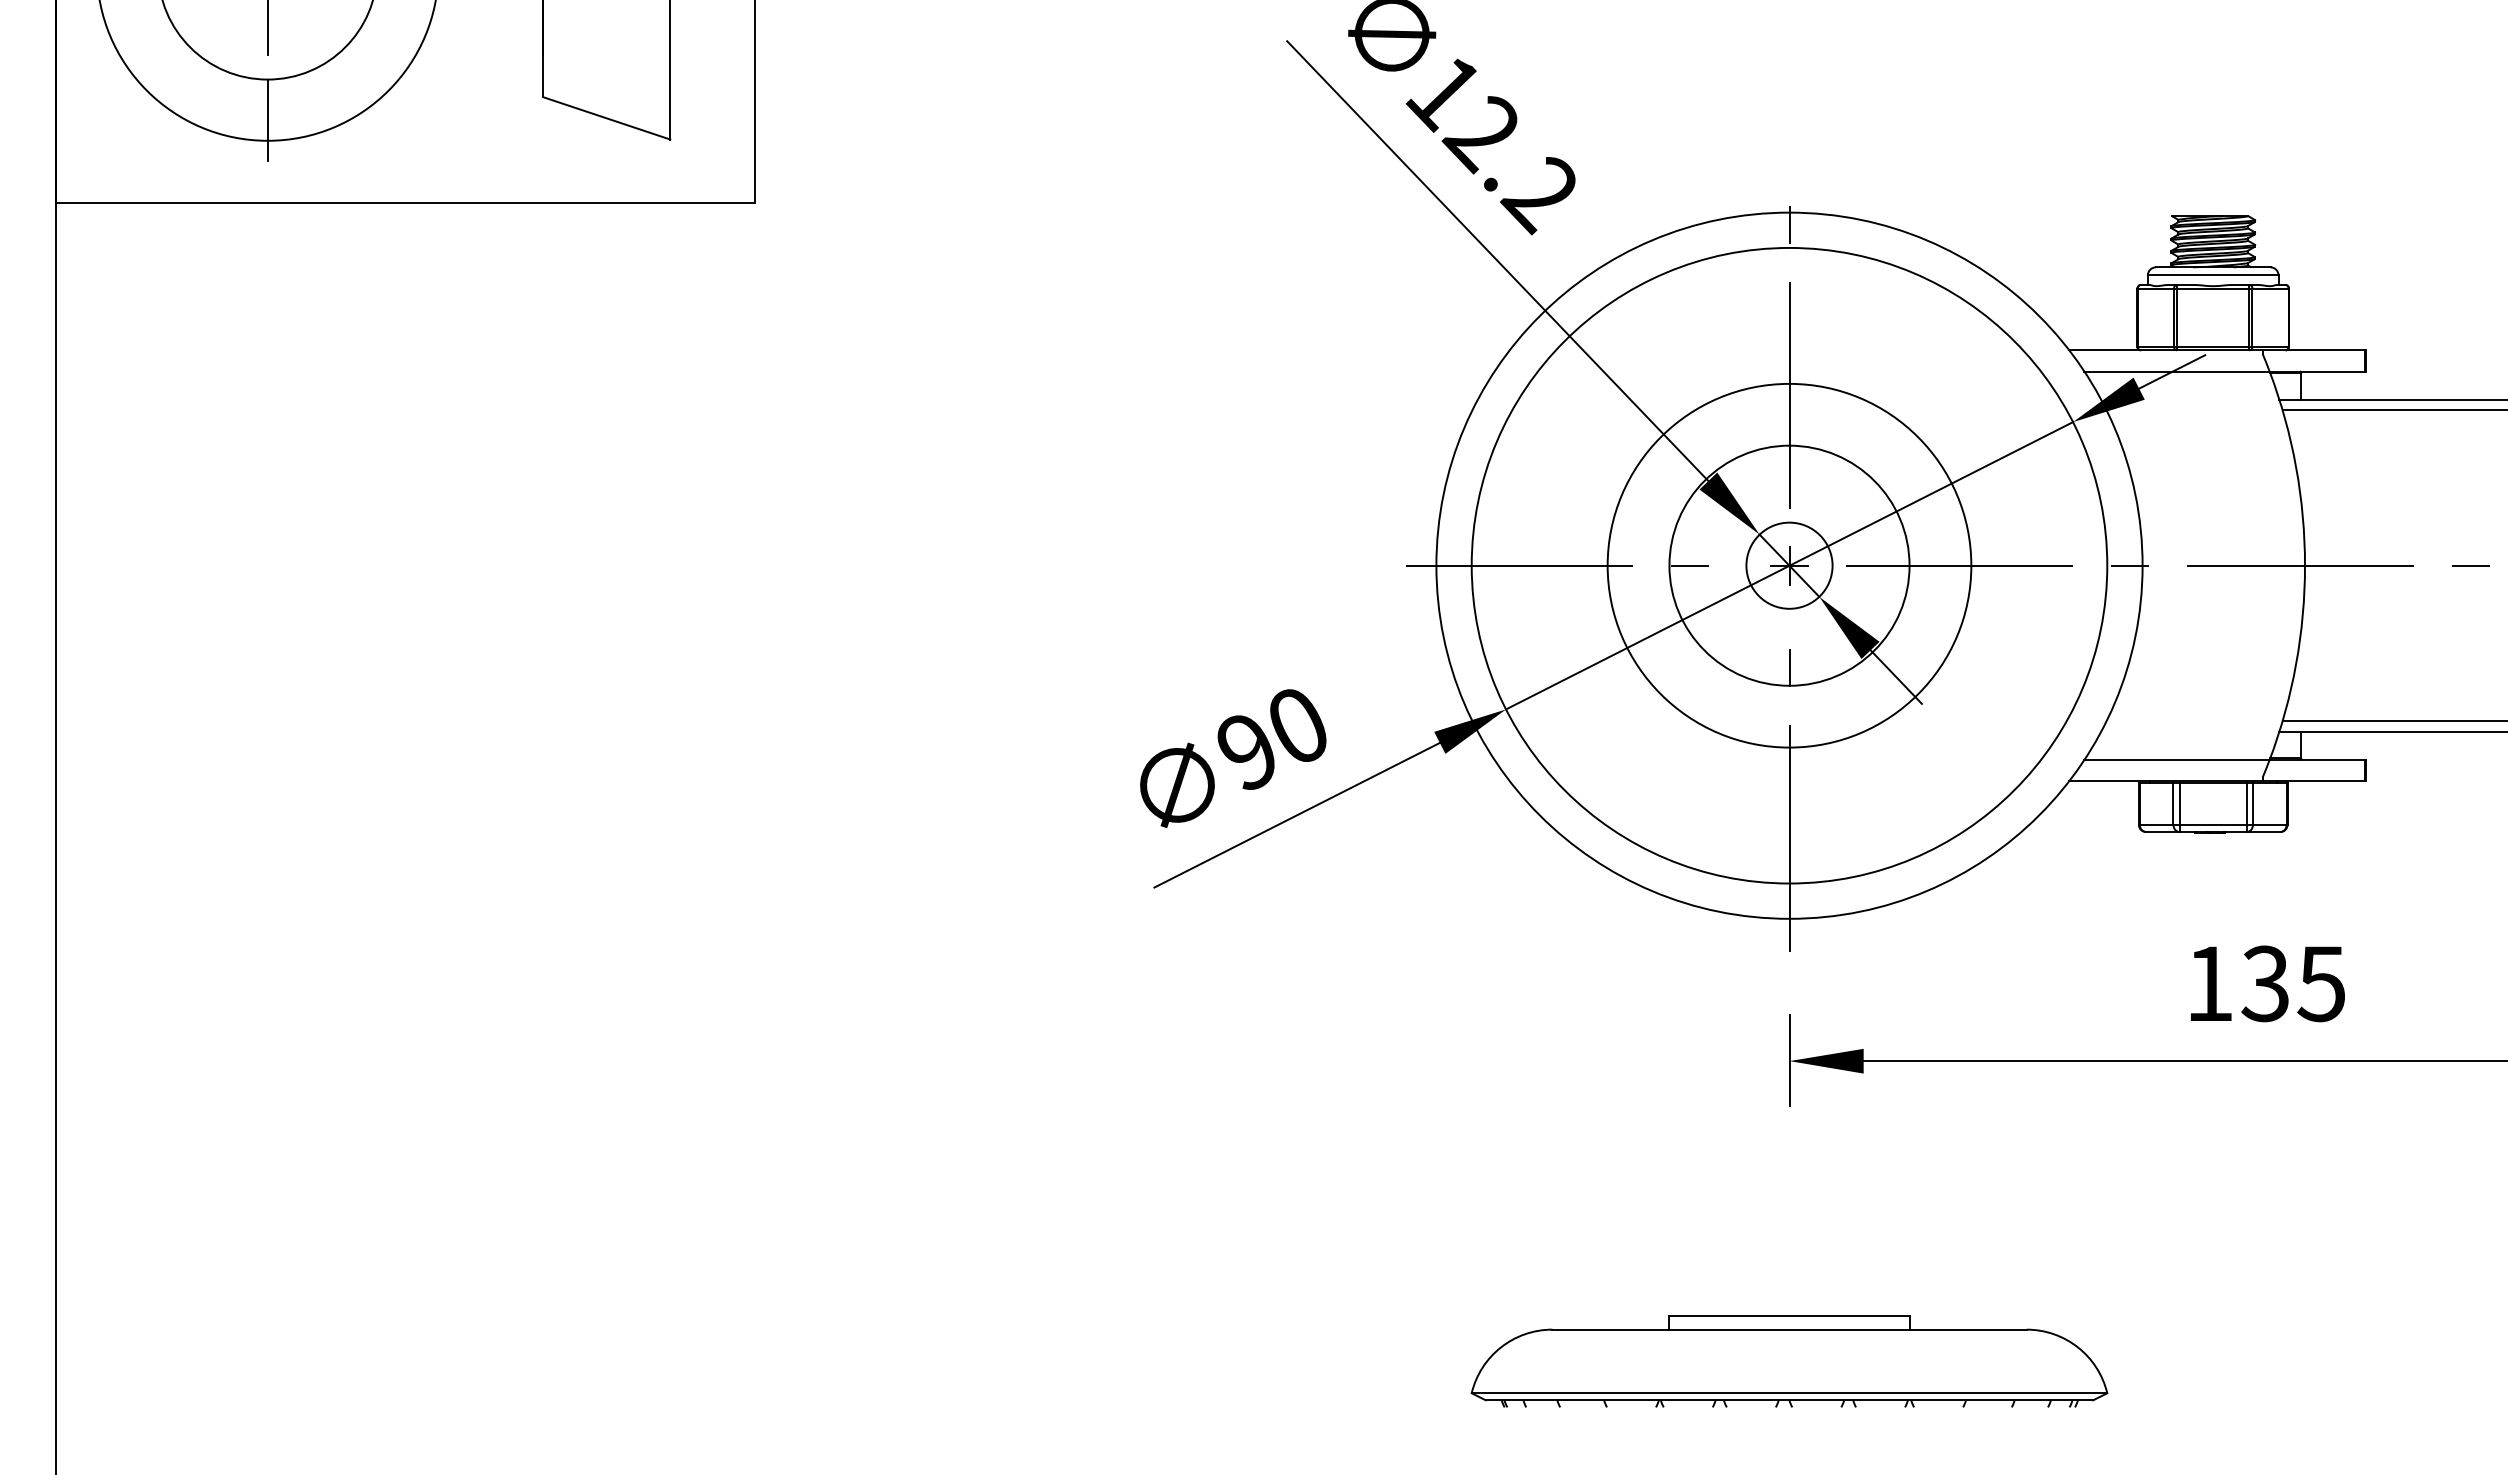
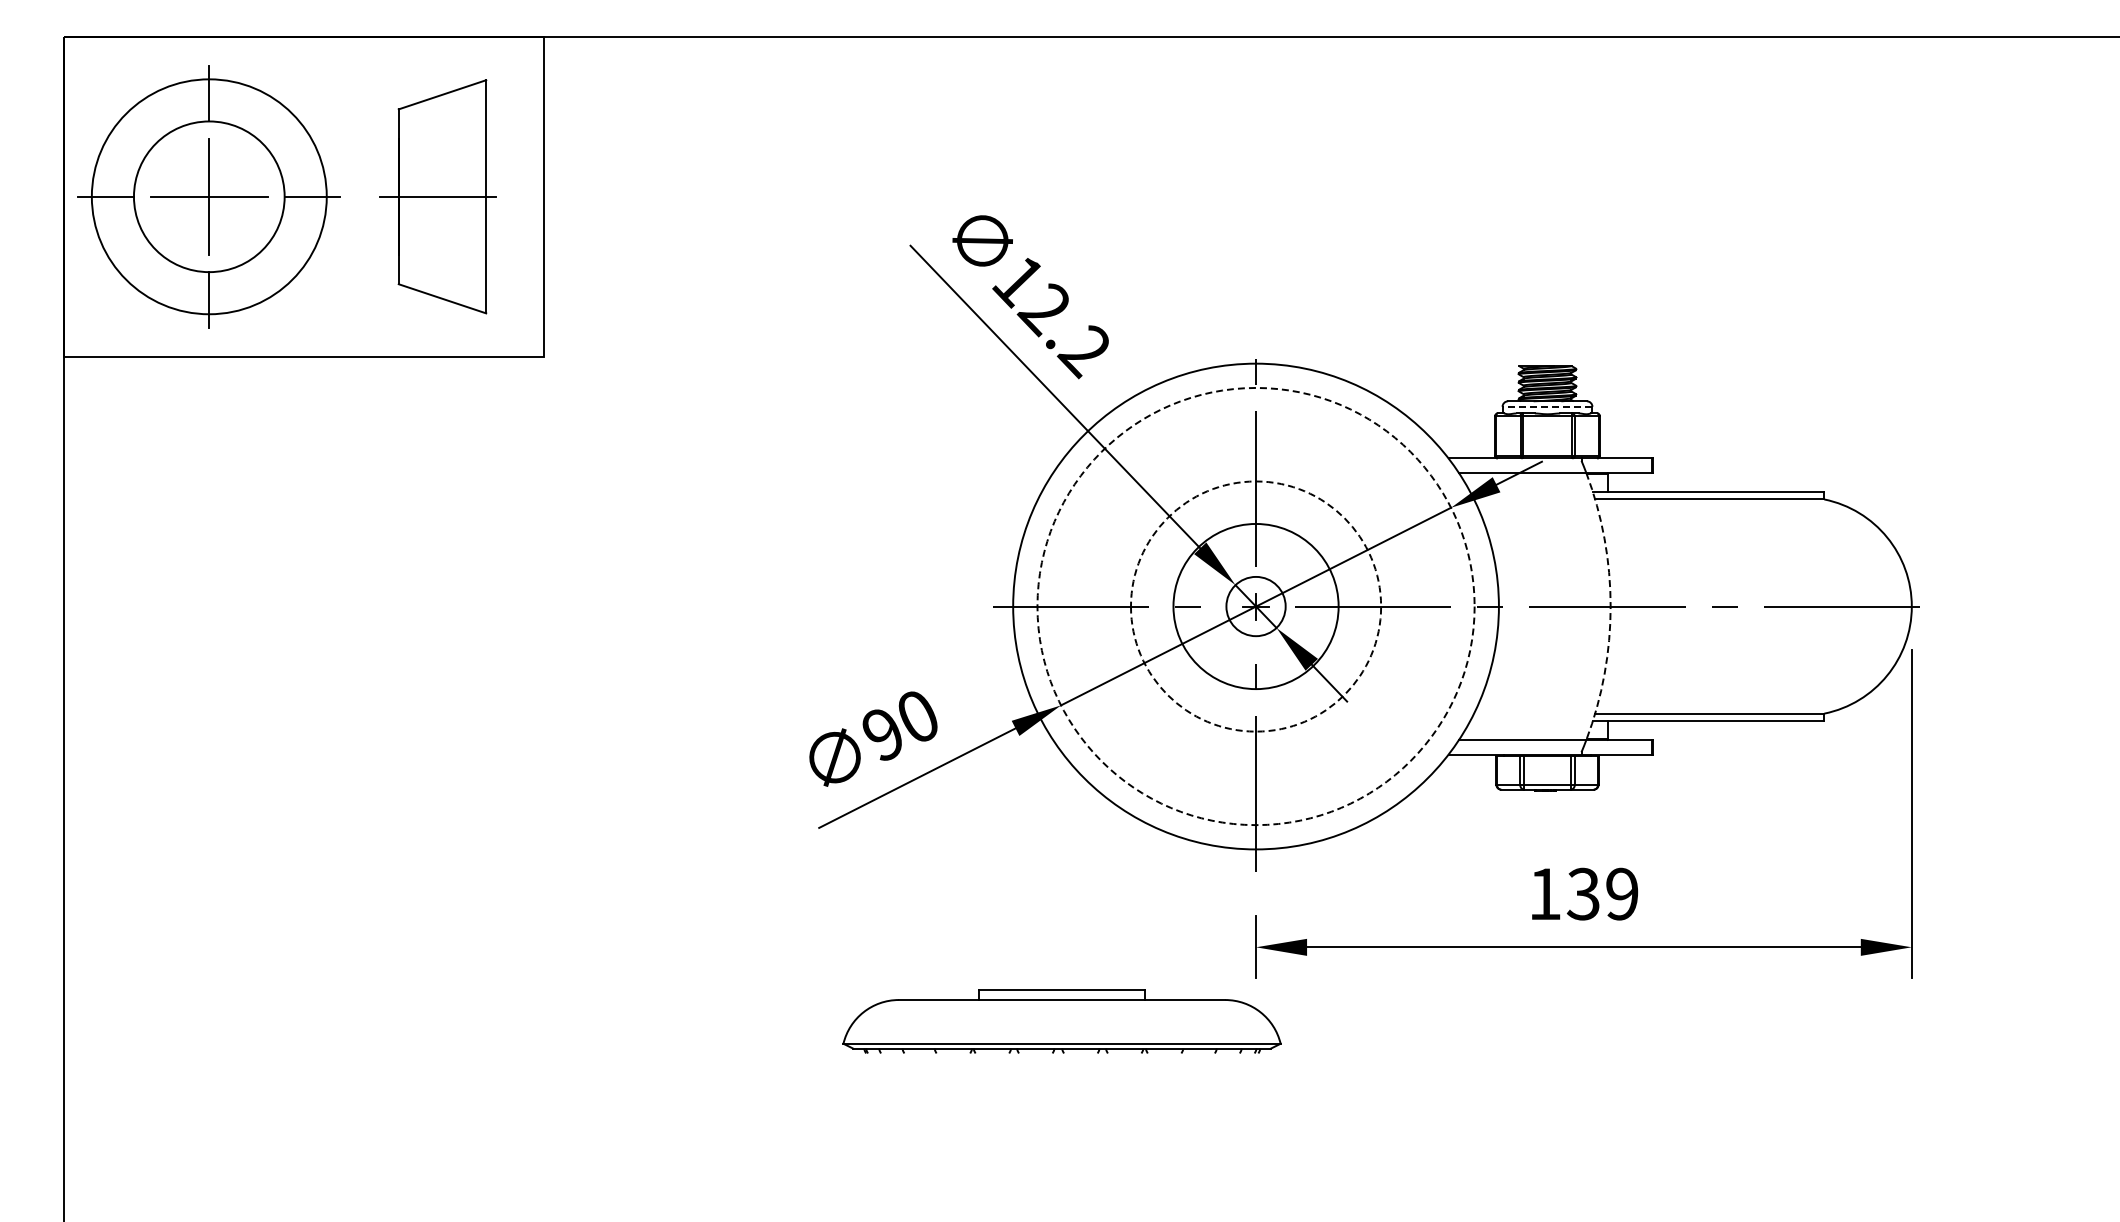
line: (2213, 274) -> (1547, 406), solid -> dashed
circle: (1788, 565) -> (1255, 606), solid -> dashed
circle: (1788, 565) -> (1255, 606), solid -> dashed
arc: (2304, 565) -> (1610, 606), solid -> dashed
text: (2320, 982) -> (1621, 893), 135 -> 139
part: (1788, 1360) -> (1061, 1021), moved

